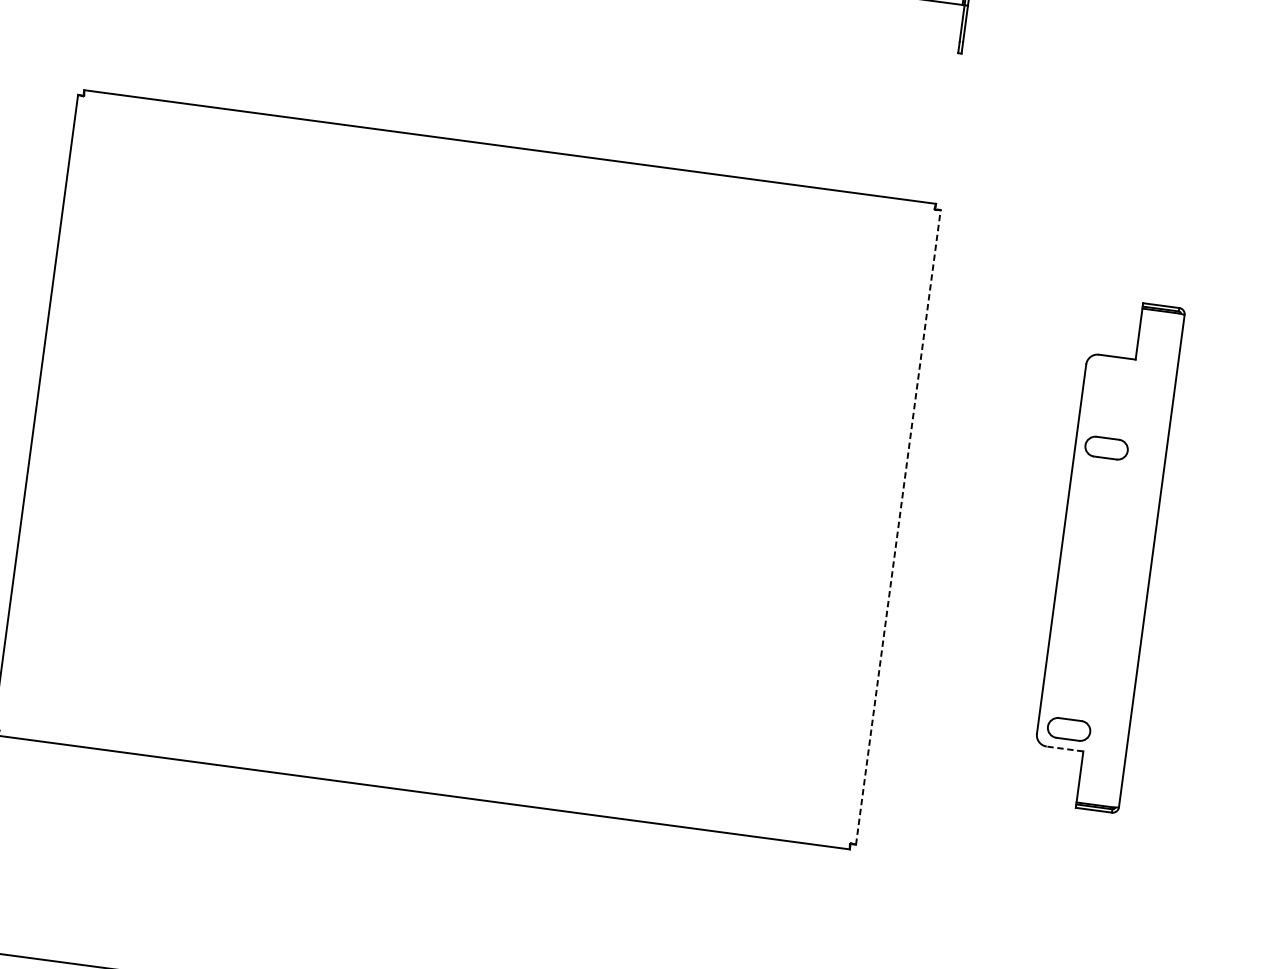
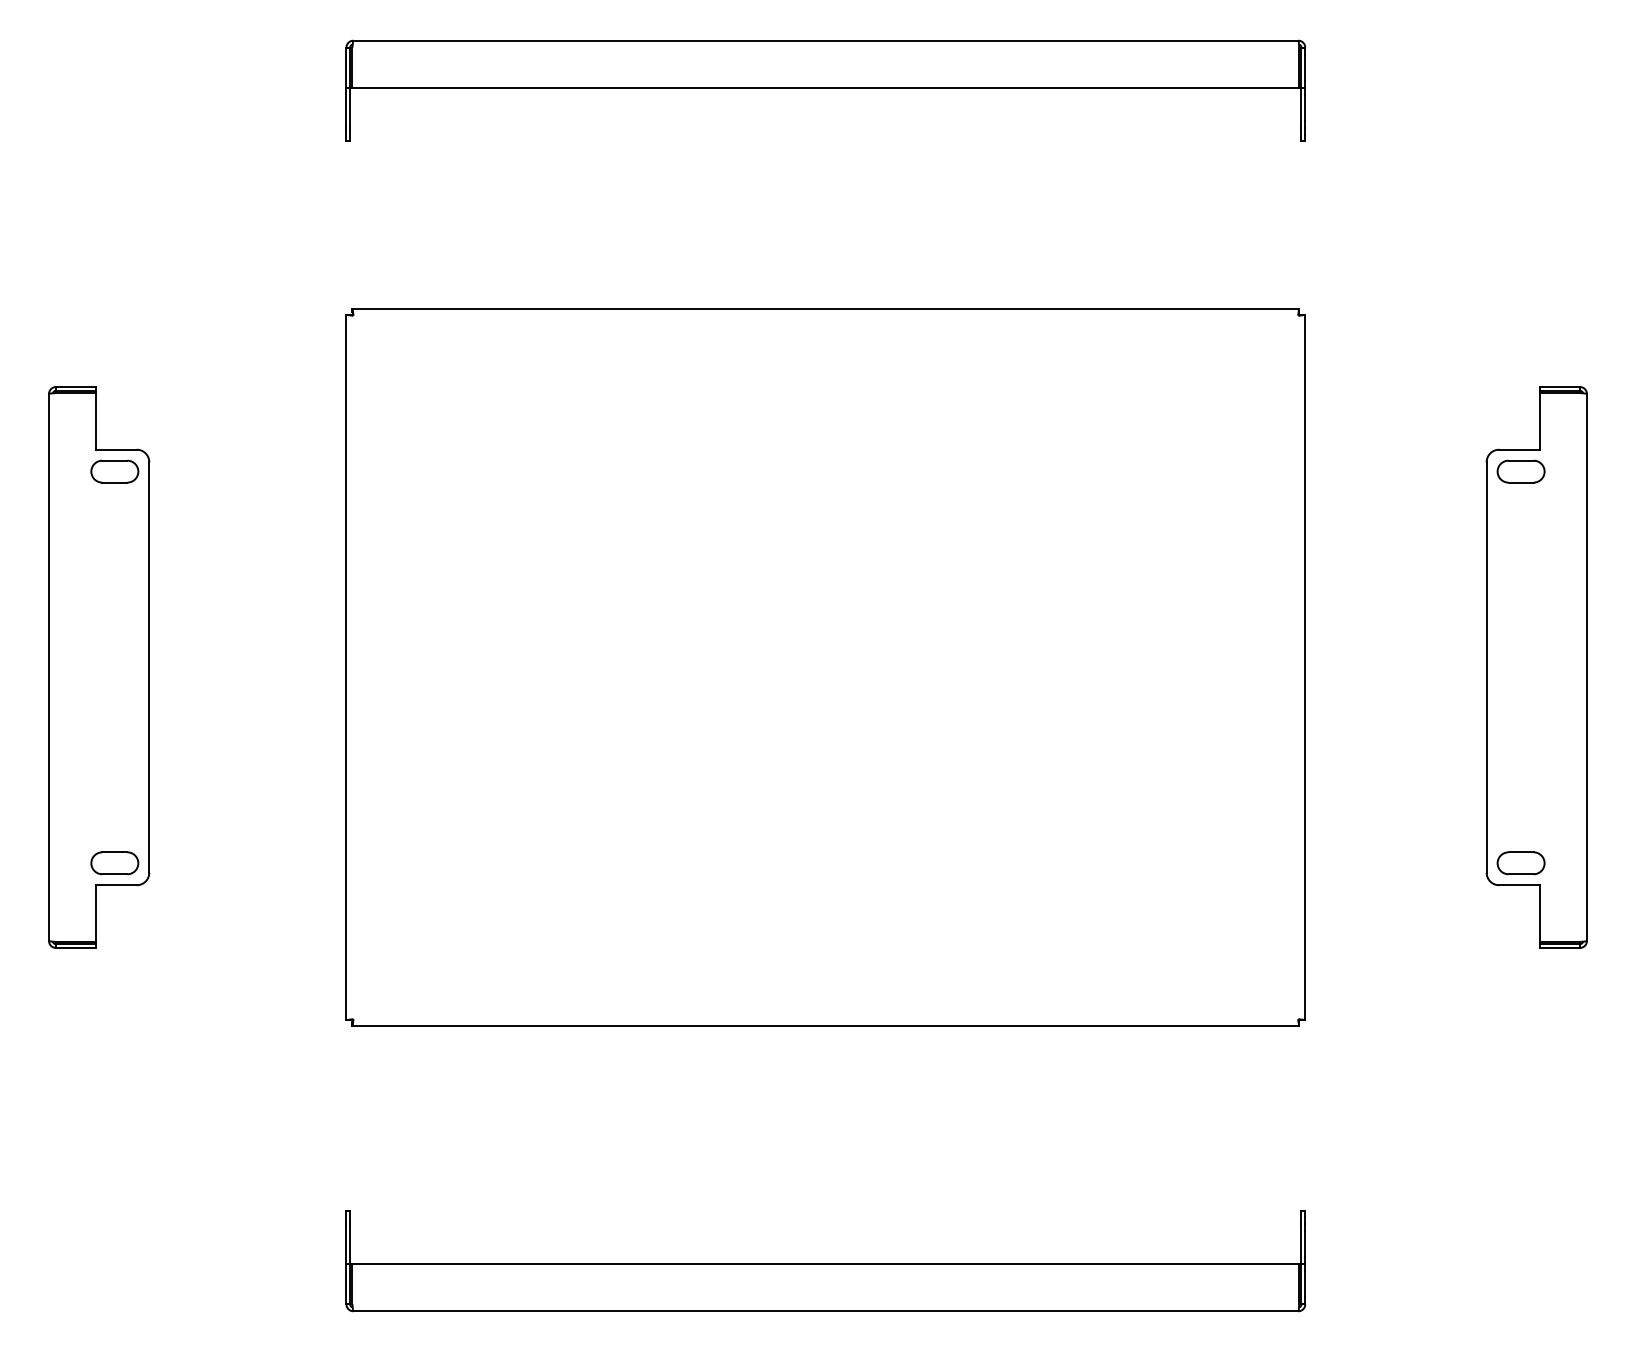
part: (1106, 447) -> (1520, 471), moved
line: (898, 527) -> (1305, 667), dashed -> solid
line: (1064, 749) -> (1519, 885), dashed -> solid

